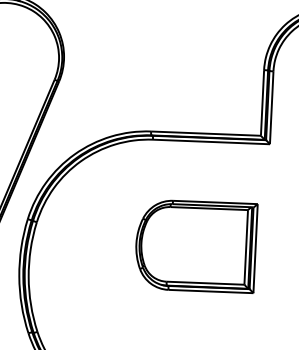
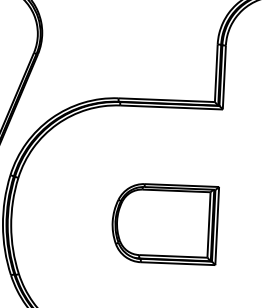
part: (196, 246) -> (165, 224), moved

